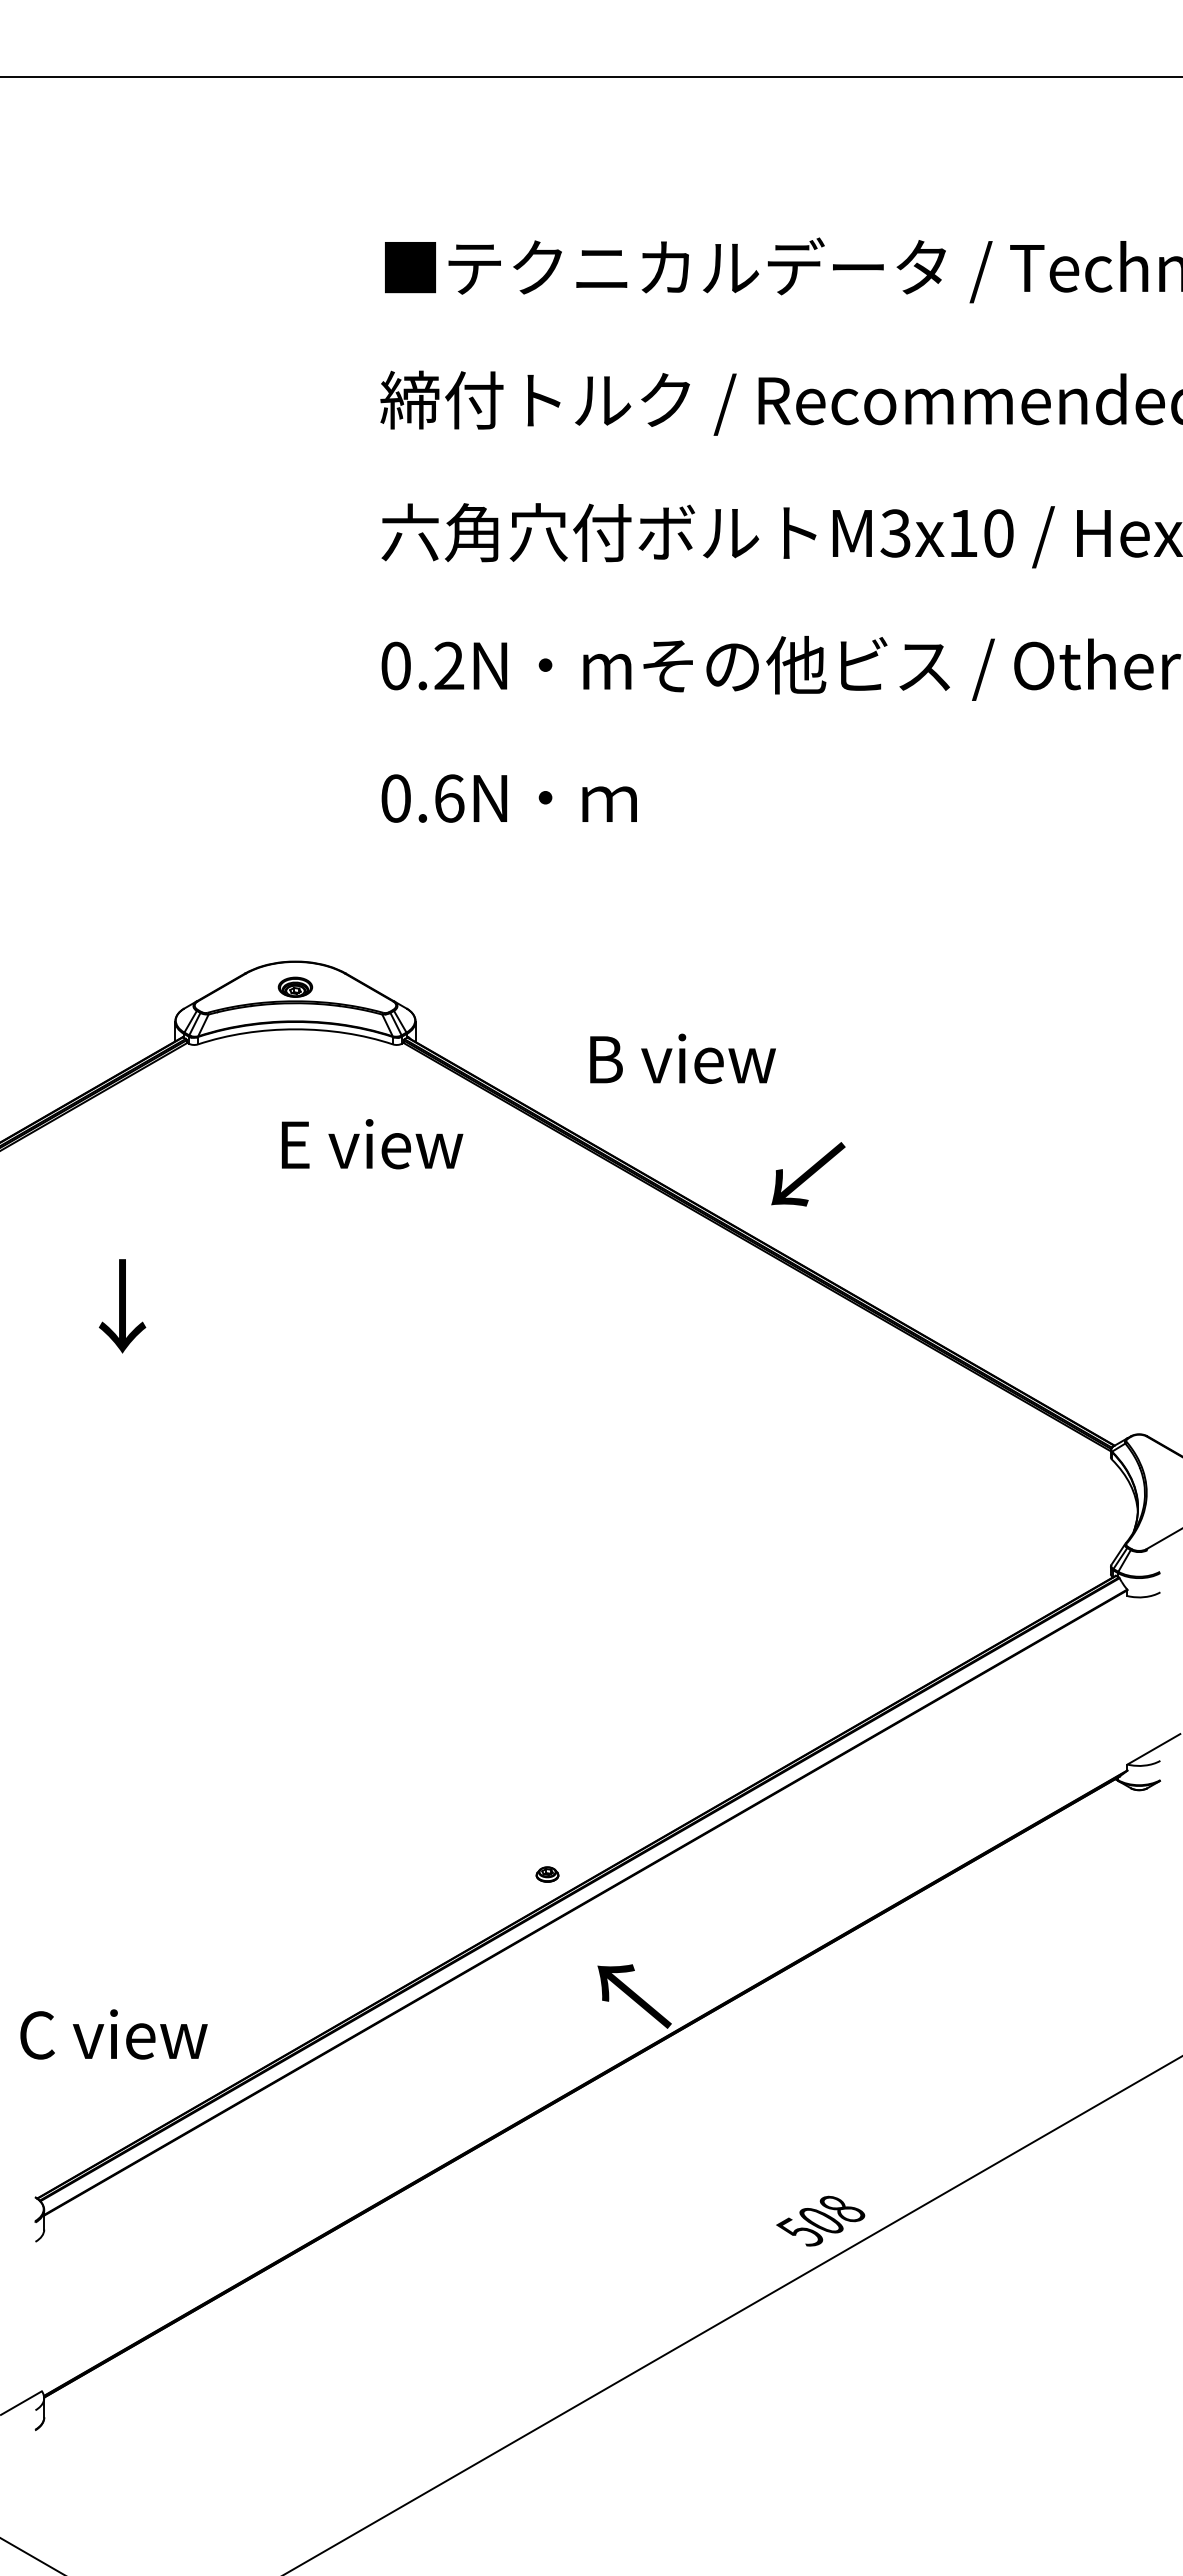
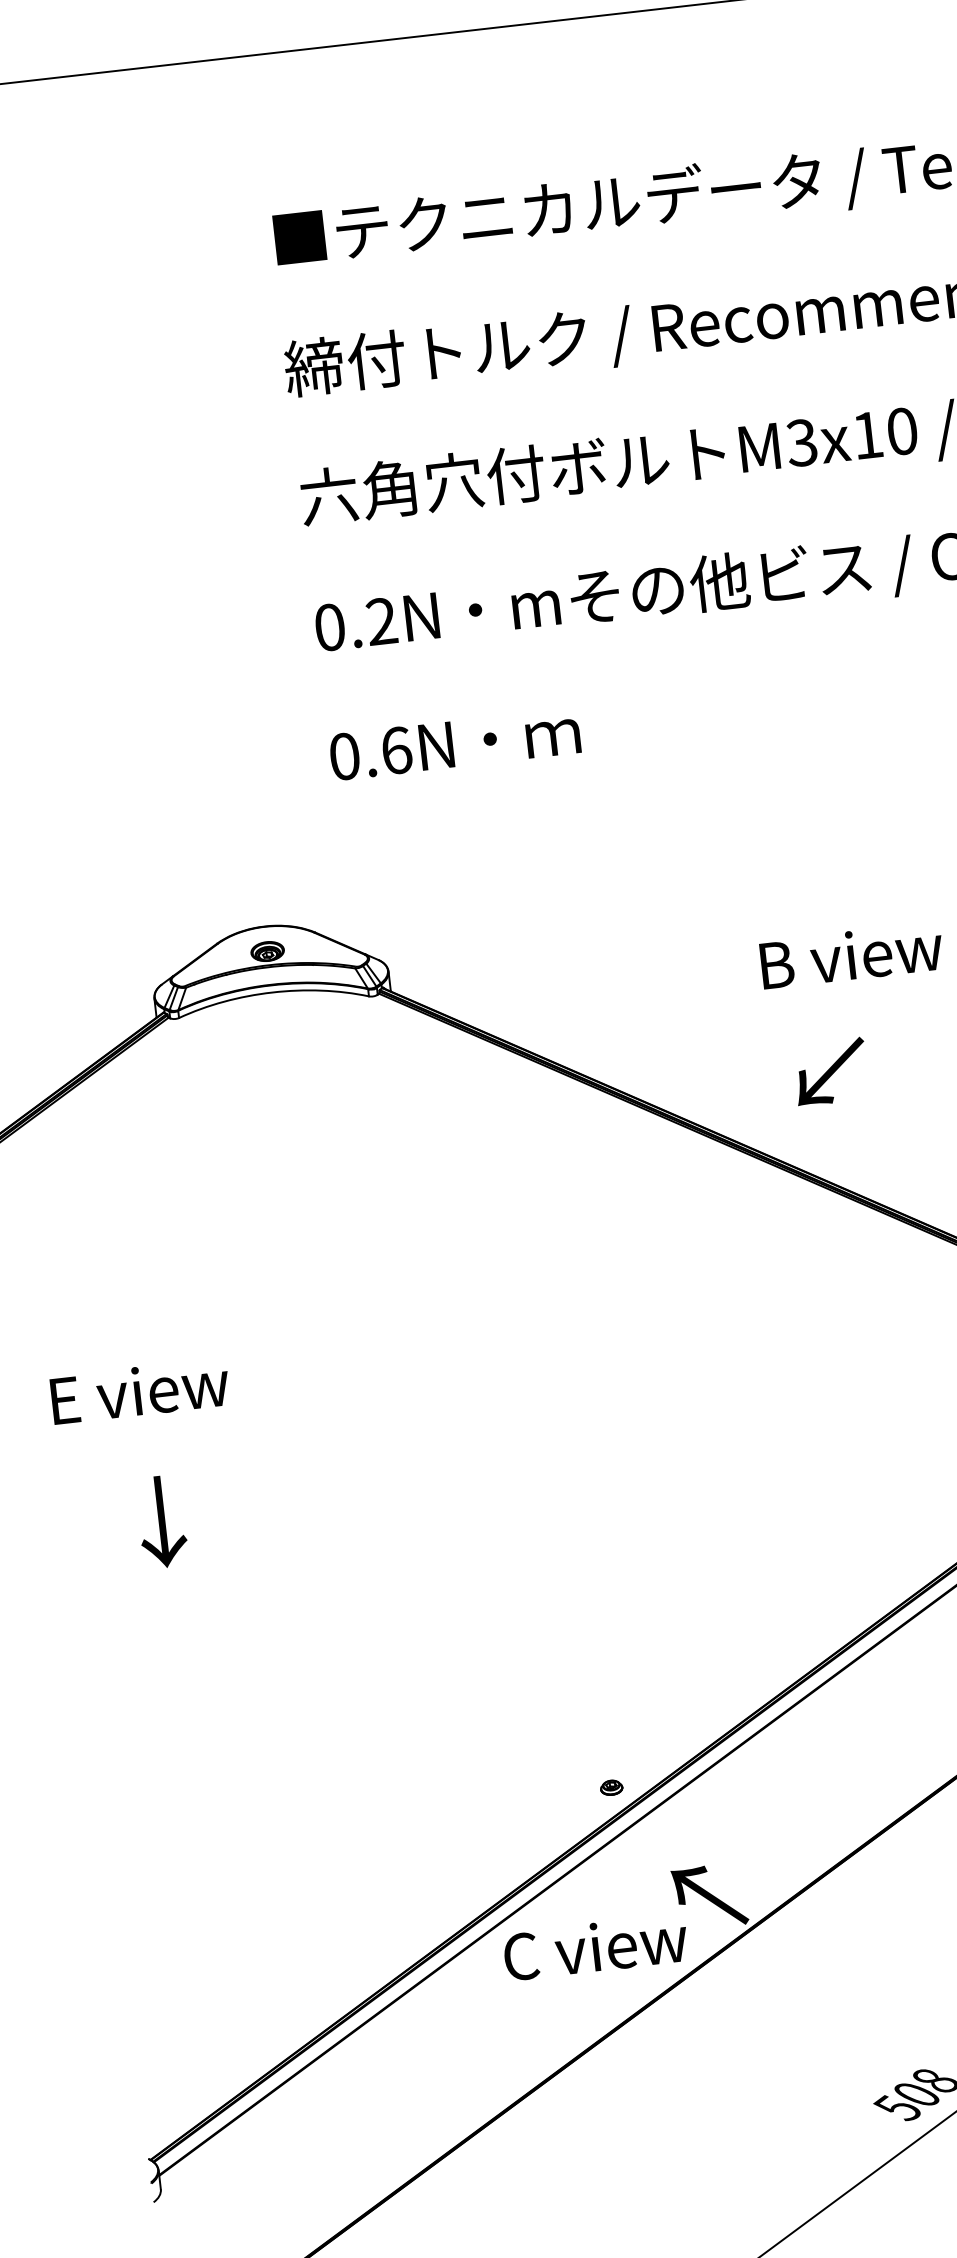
text: (682, 1058) -> (851, 955), moved
text: (372, 1144) -> (140, 1391), moved
text: (808, 1174) -> (831, 1072), moved
text: (122, 1306) -> (162, 1522), moved
text: (113, 2034) -> (595, 1947), moved

